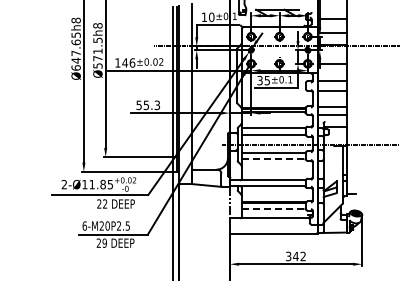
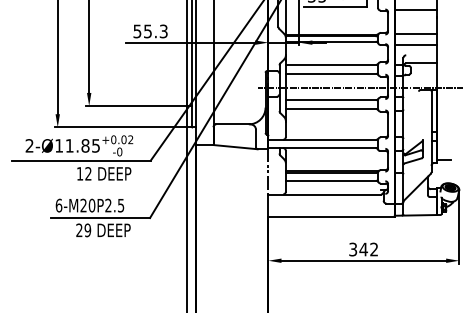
line: (273, 159) -> (331, 109), dashed -> solid
text: (99, 203) -> (80, 173), 22 -> 12
line: (272, 208) -> (329, 180), dashed -> solid

